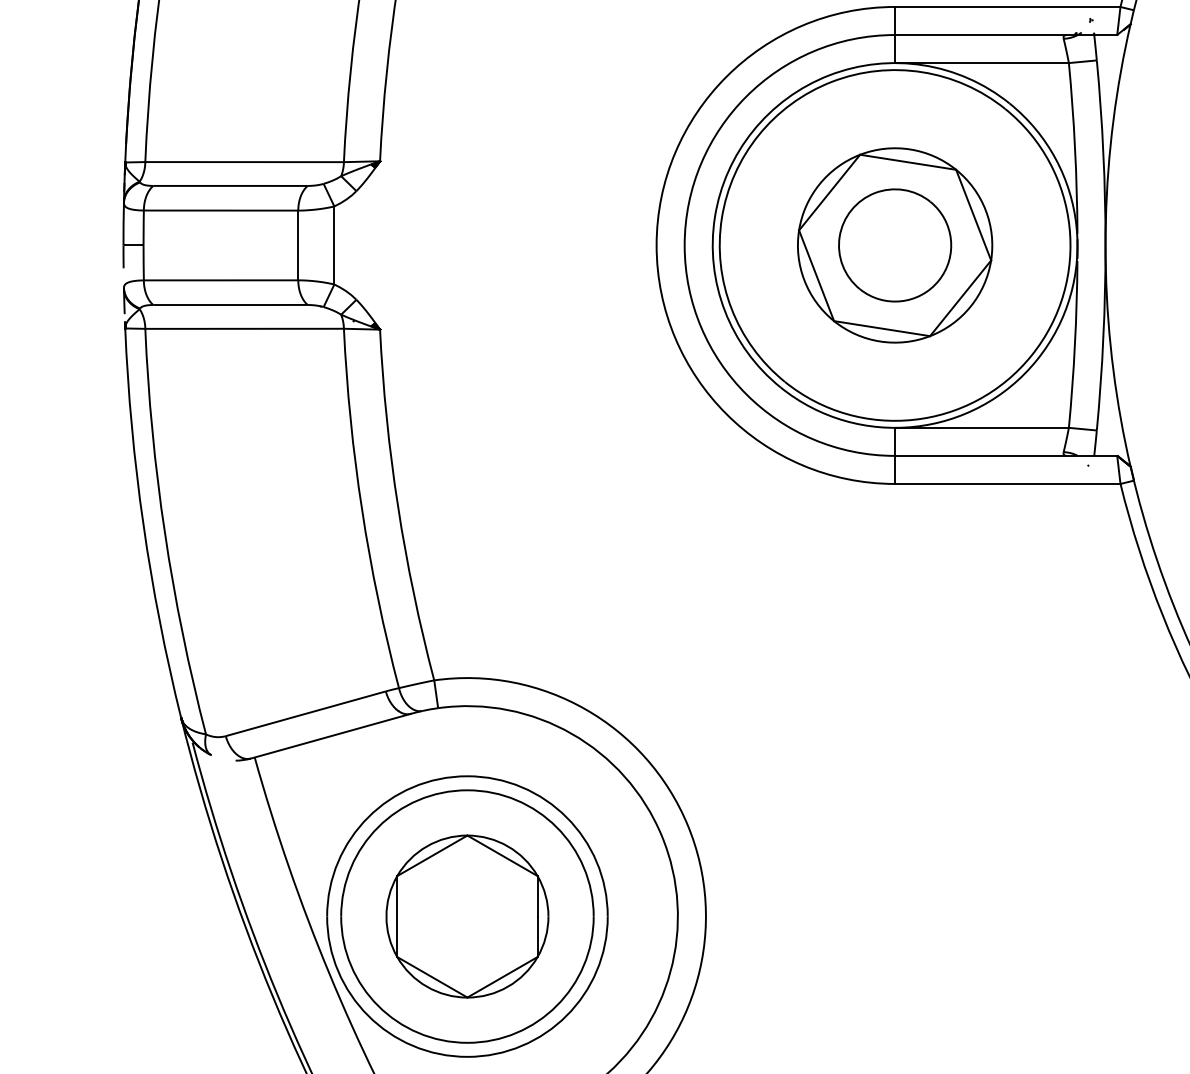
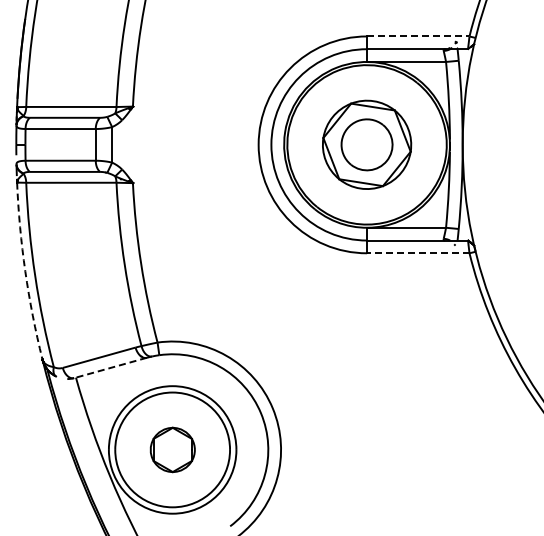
line: (1008, 7) -> (418, 36), solid -> dashed
line: (1006, 484) -> (417, 253), solid -> dashed
arc: (143, 524) -> (25, 271), solid -> dashed
line: (330, 735) -> (110, 367), solid -> dashed
part: (467, 915) -> (172, 449), size x0.6

